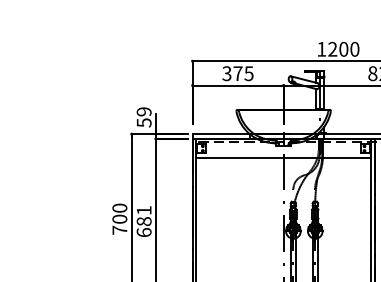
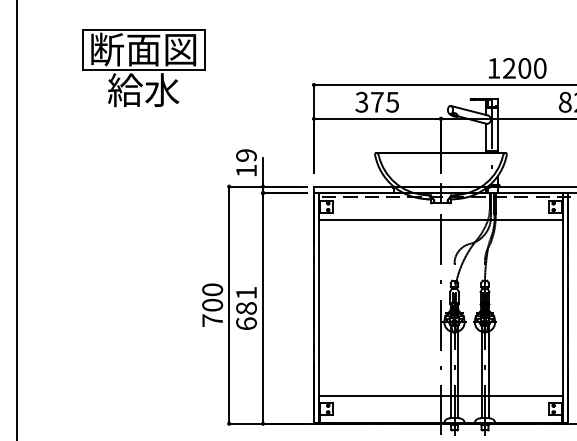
part: (70, 49) -> (143, 68), added
text: (144, 122) -> (246, 170), 59 -> 19

